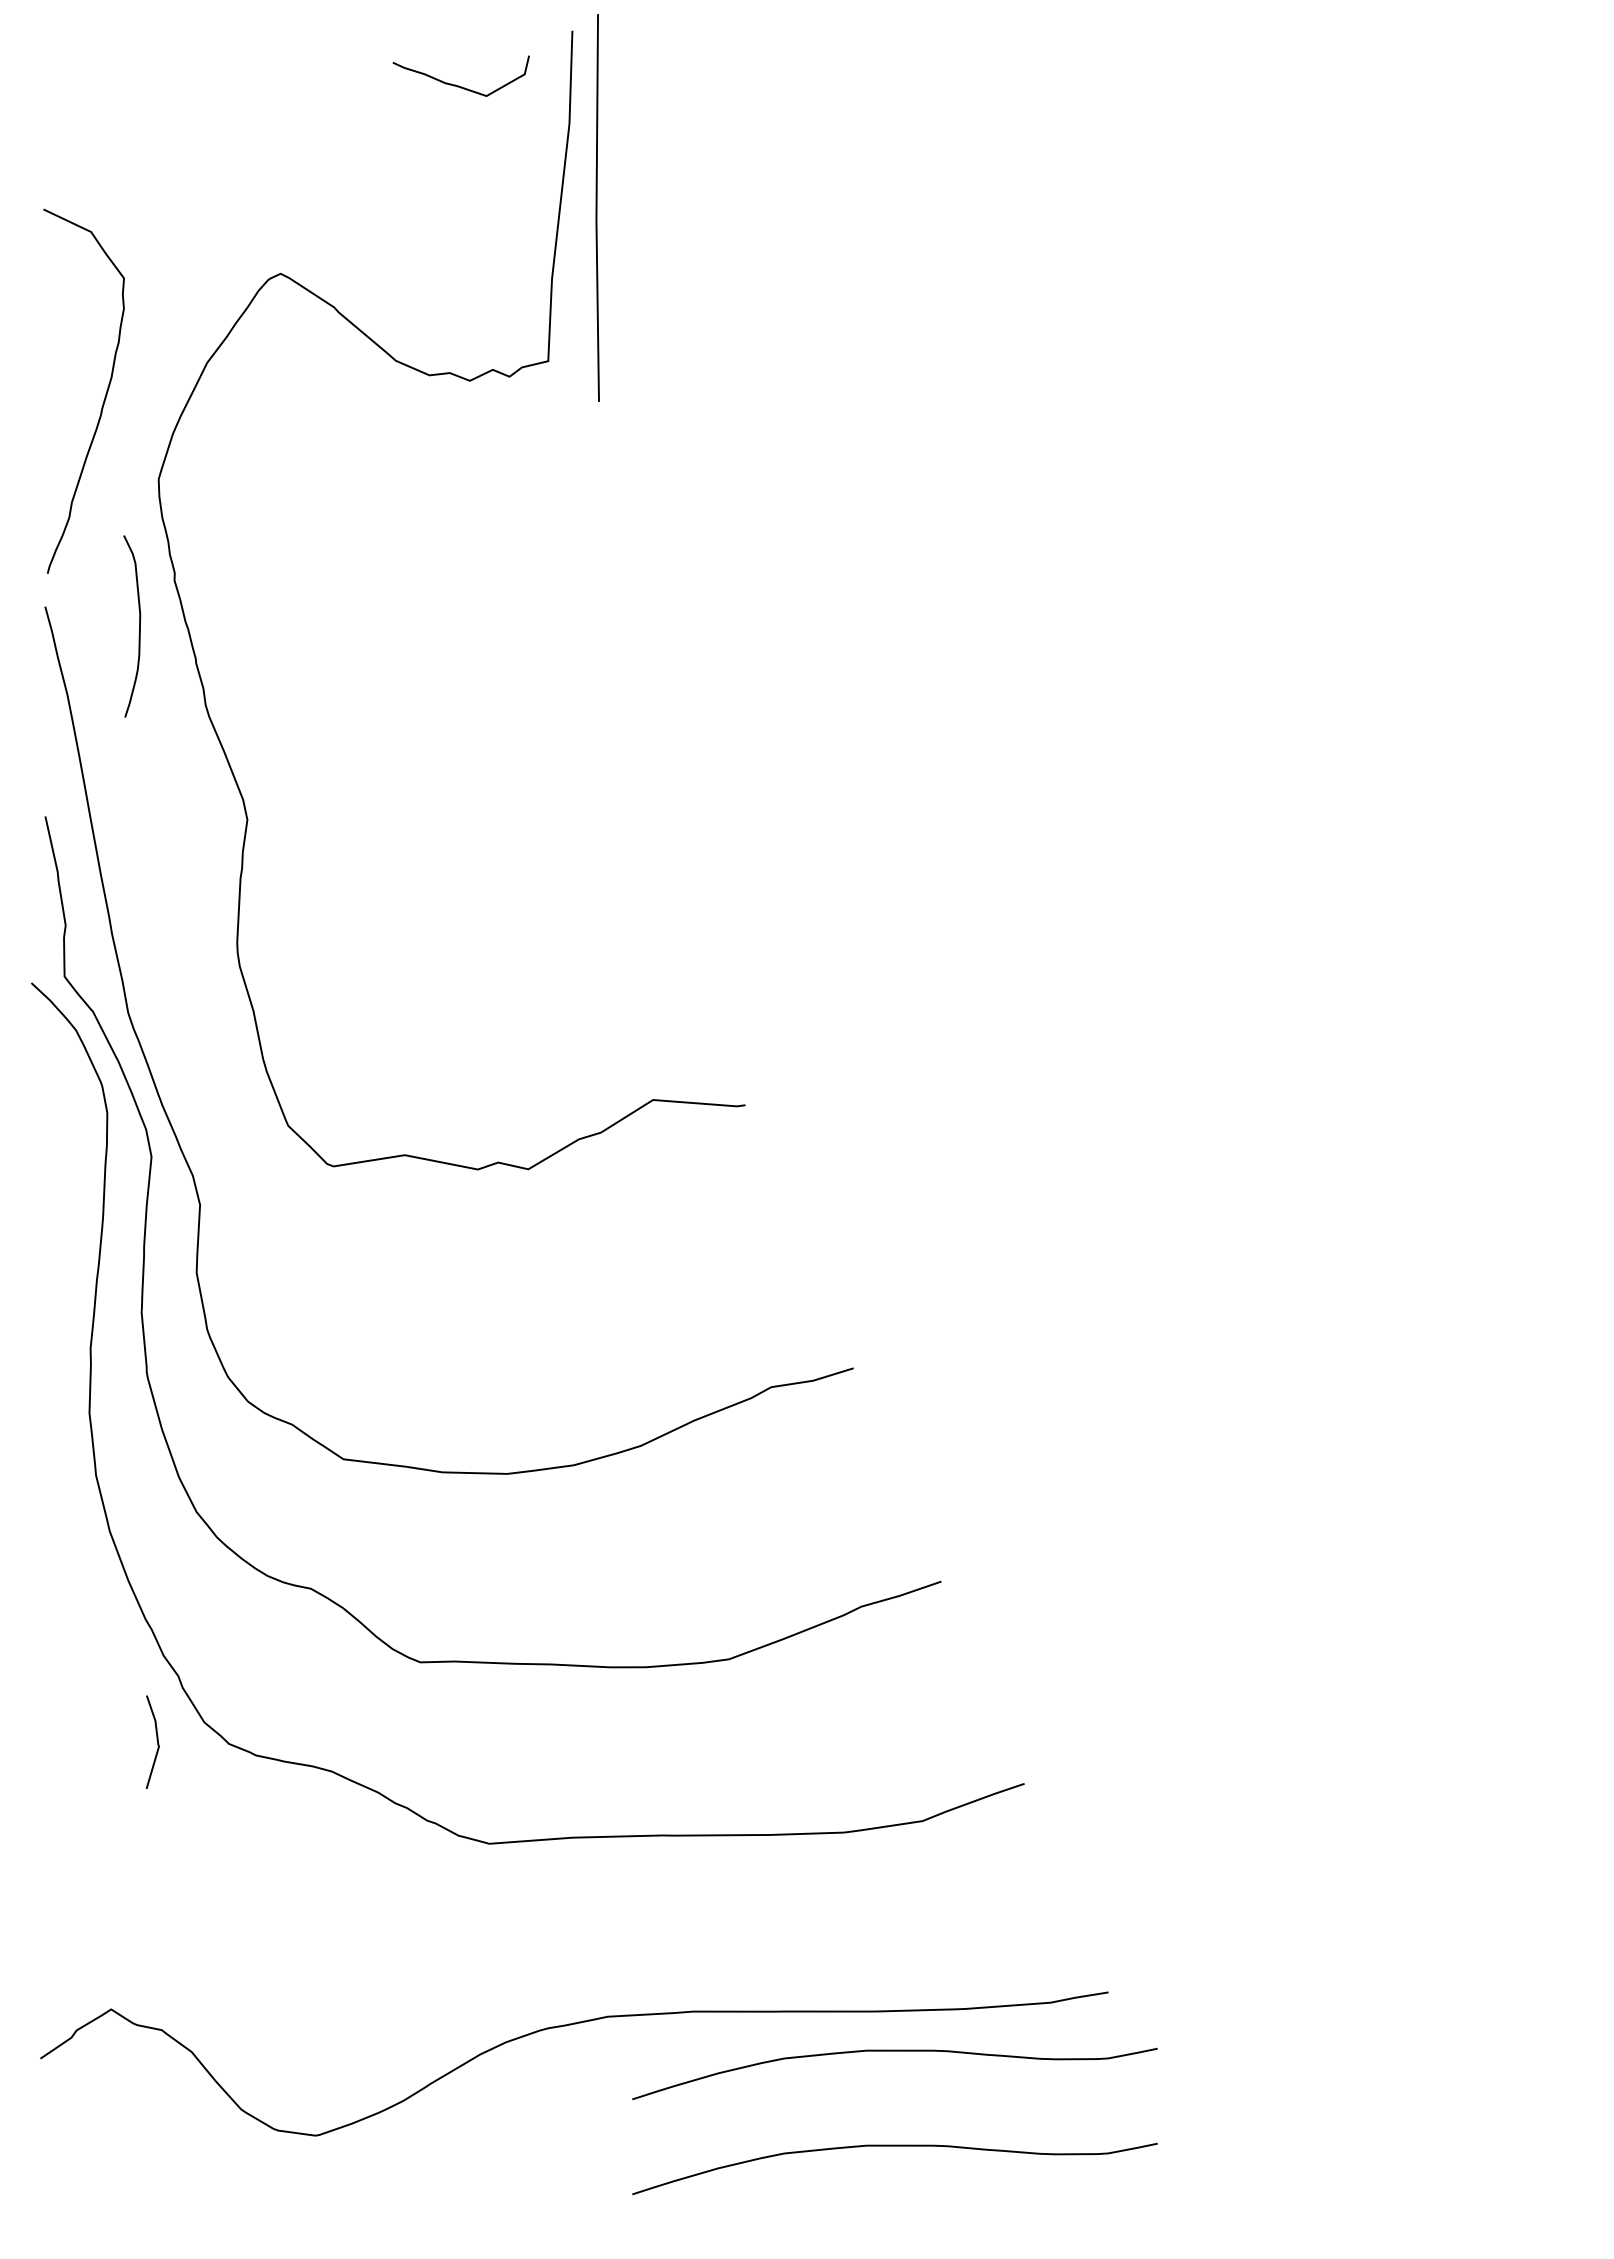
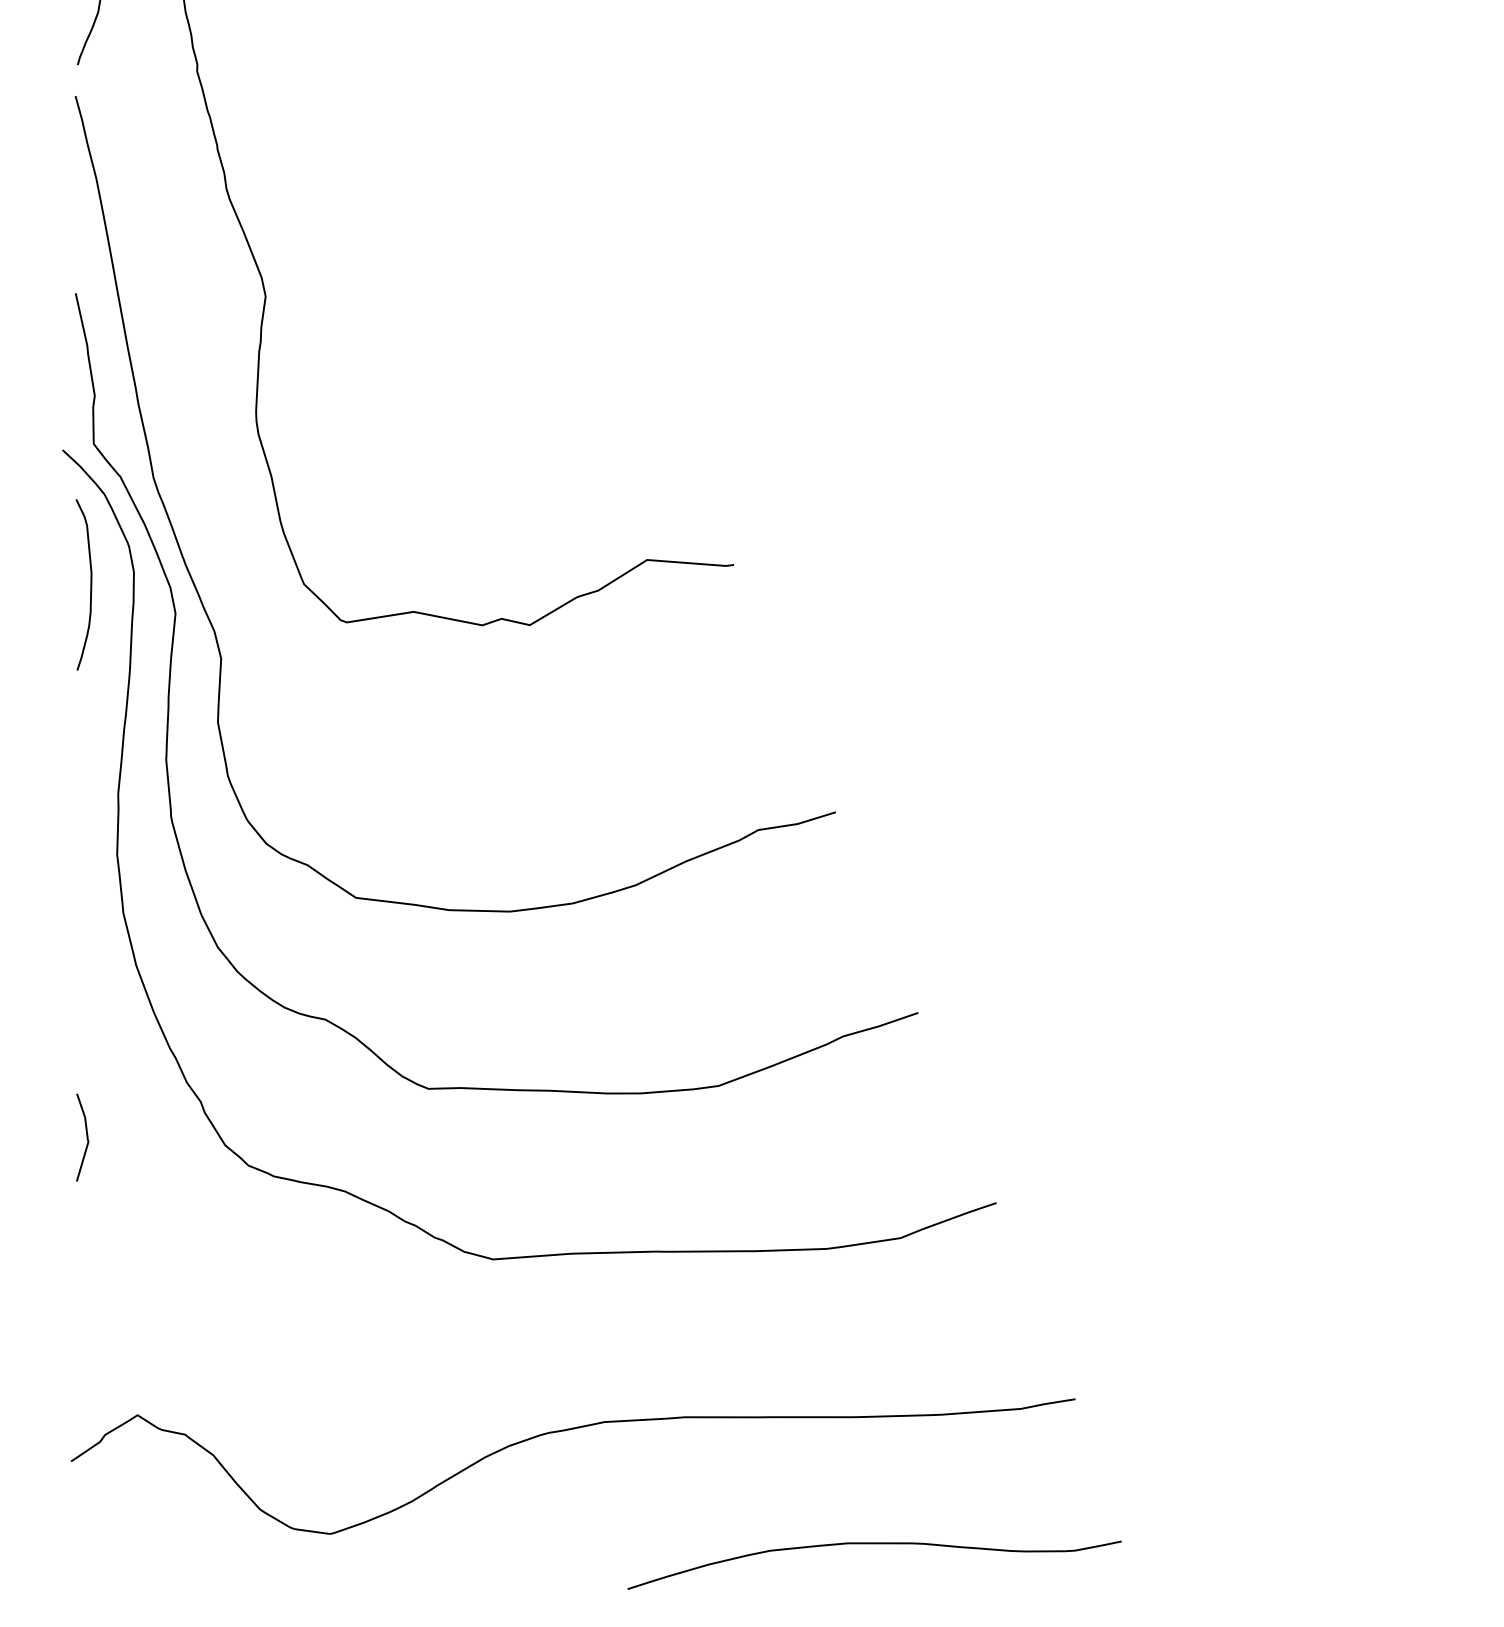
curve: (139, 626) -> (90, 584), moved
curve: (156, 1740) -> (86, 1135), moved
curve: (894, 2051) -> (874, 1454), removed

